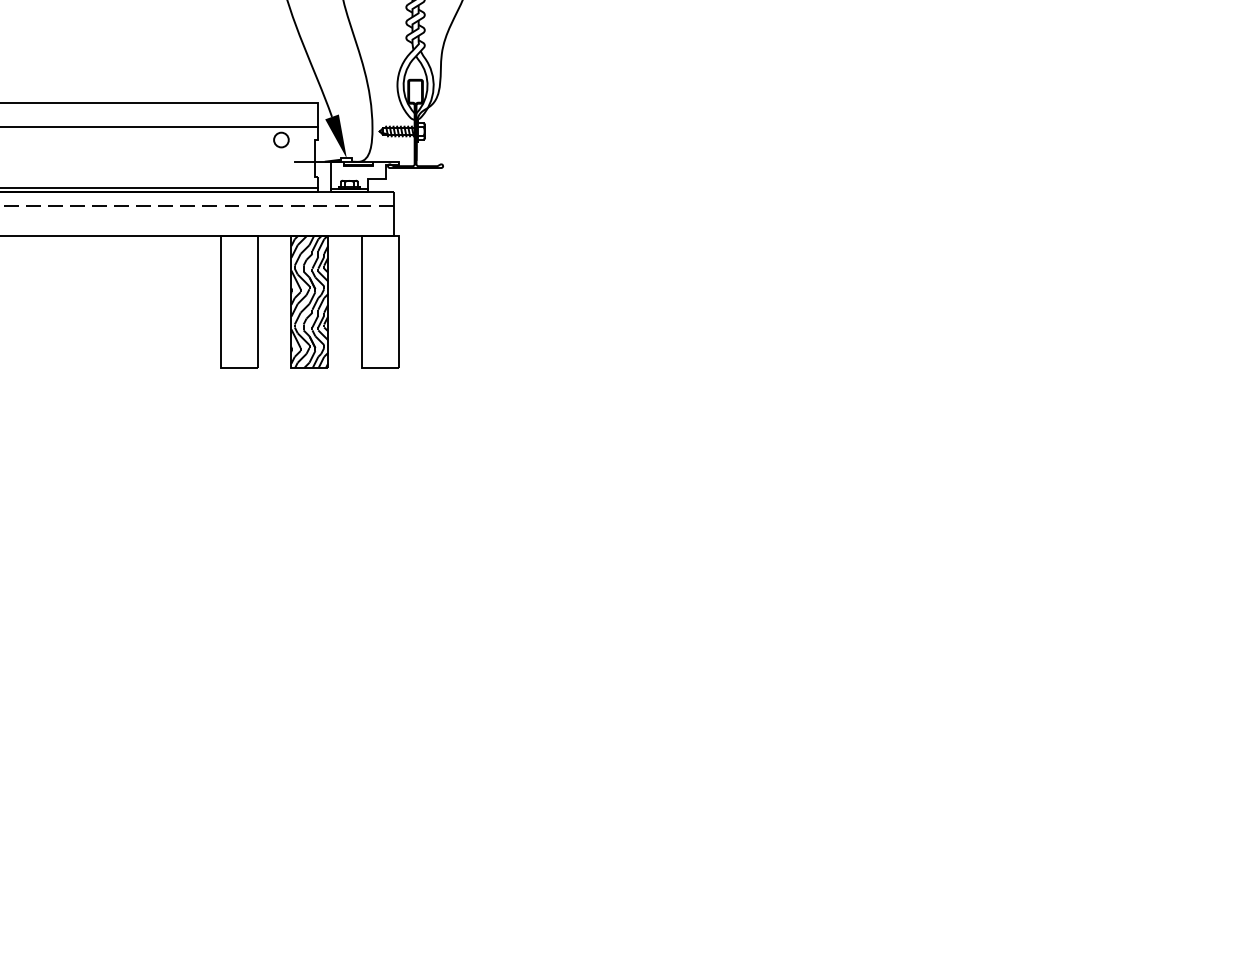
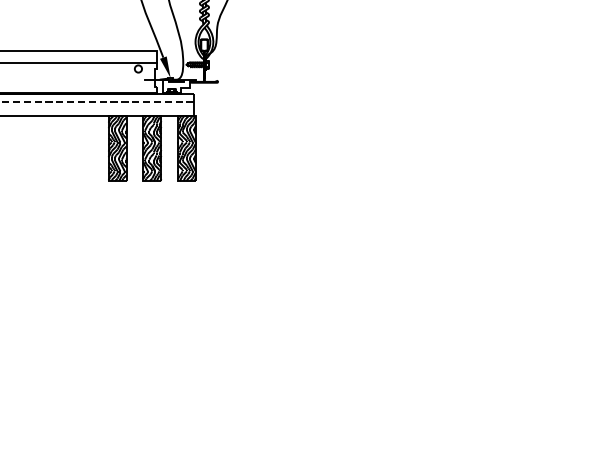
hatch: (238, 301) -> (117, 148), added
hatch: (381, 301) -> (187, 148), added

